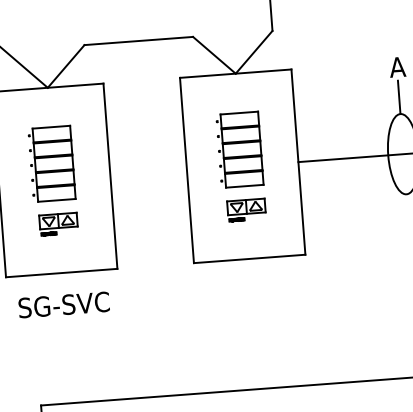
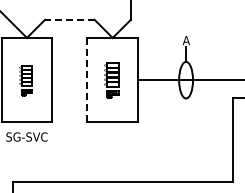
line: (137, 40) -> (69, 19), solid -> dashed
part: (240, 167) -> (111, 80), size x0.7
line: (187, 171) -> (87, 80), solid -> dashed
part: (51, 181) -> (25, 80), size x0.6

